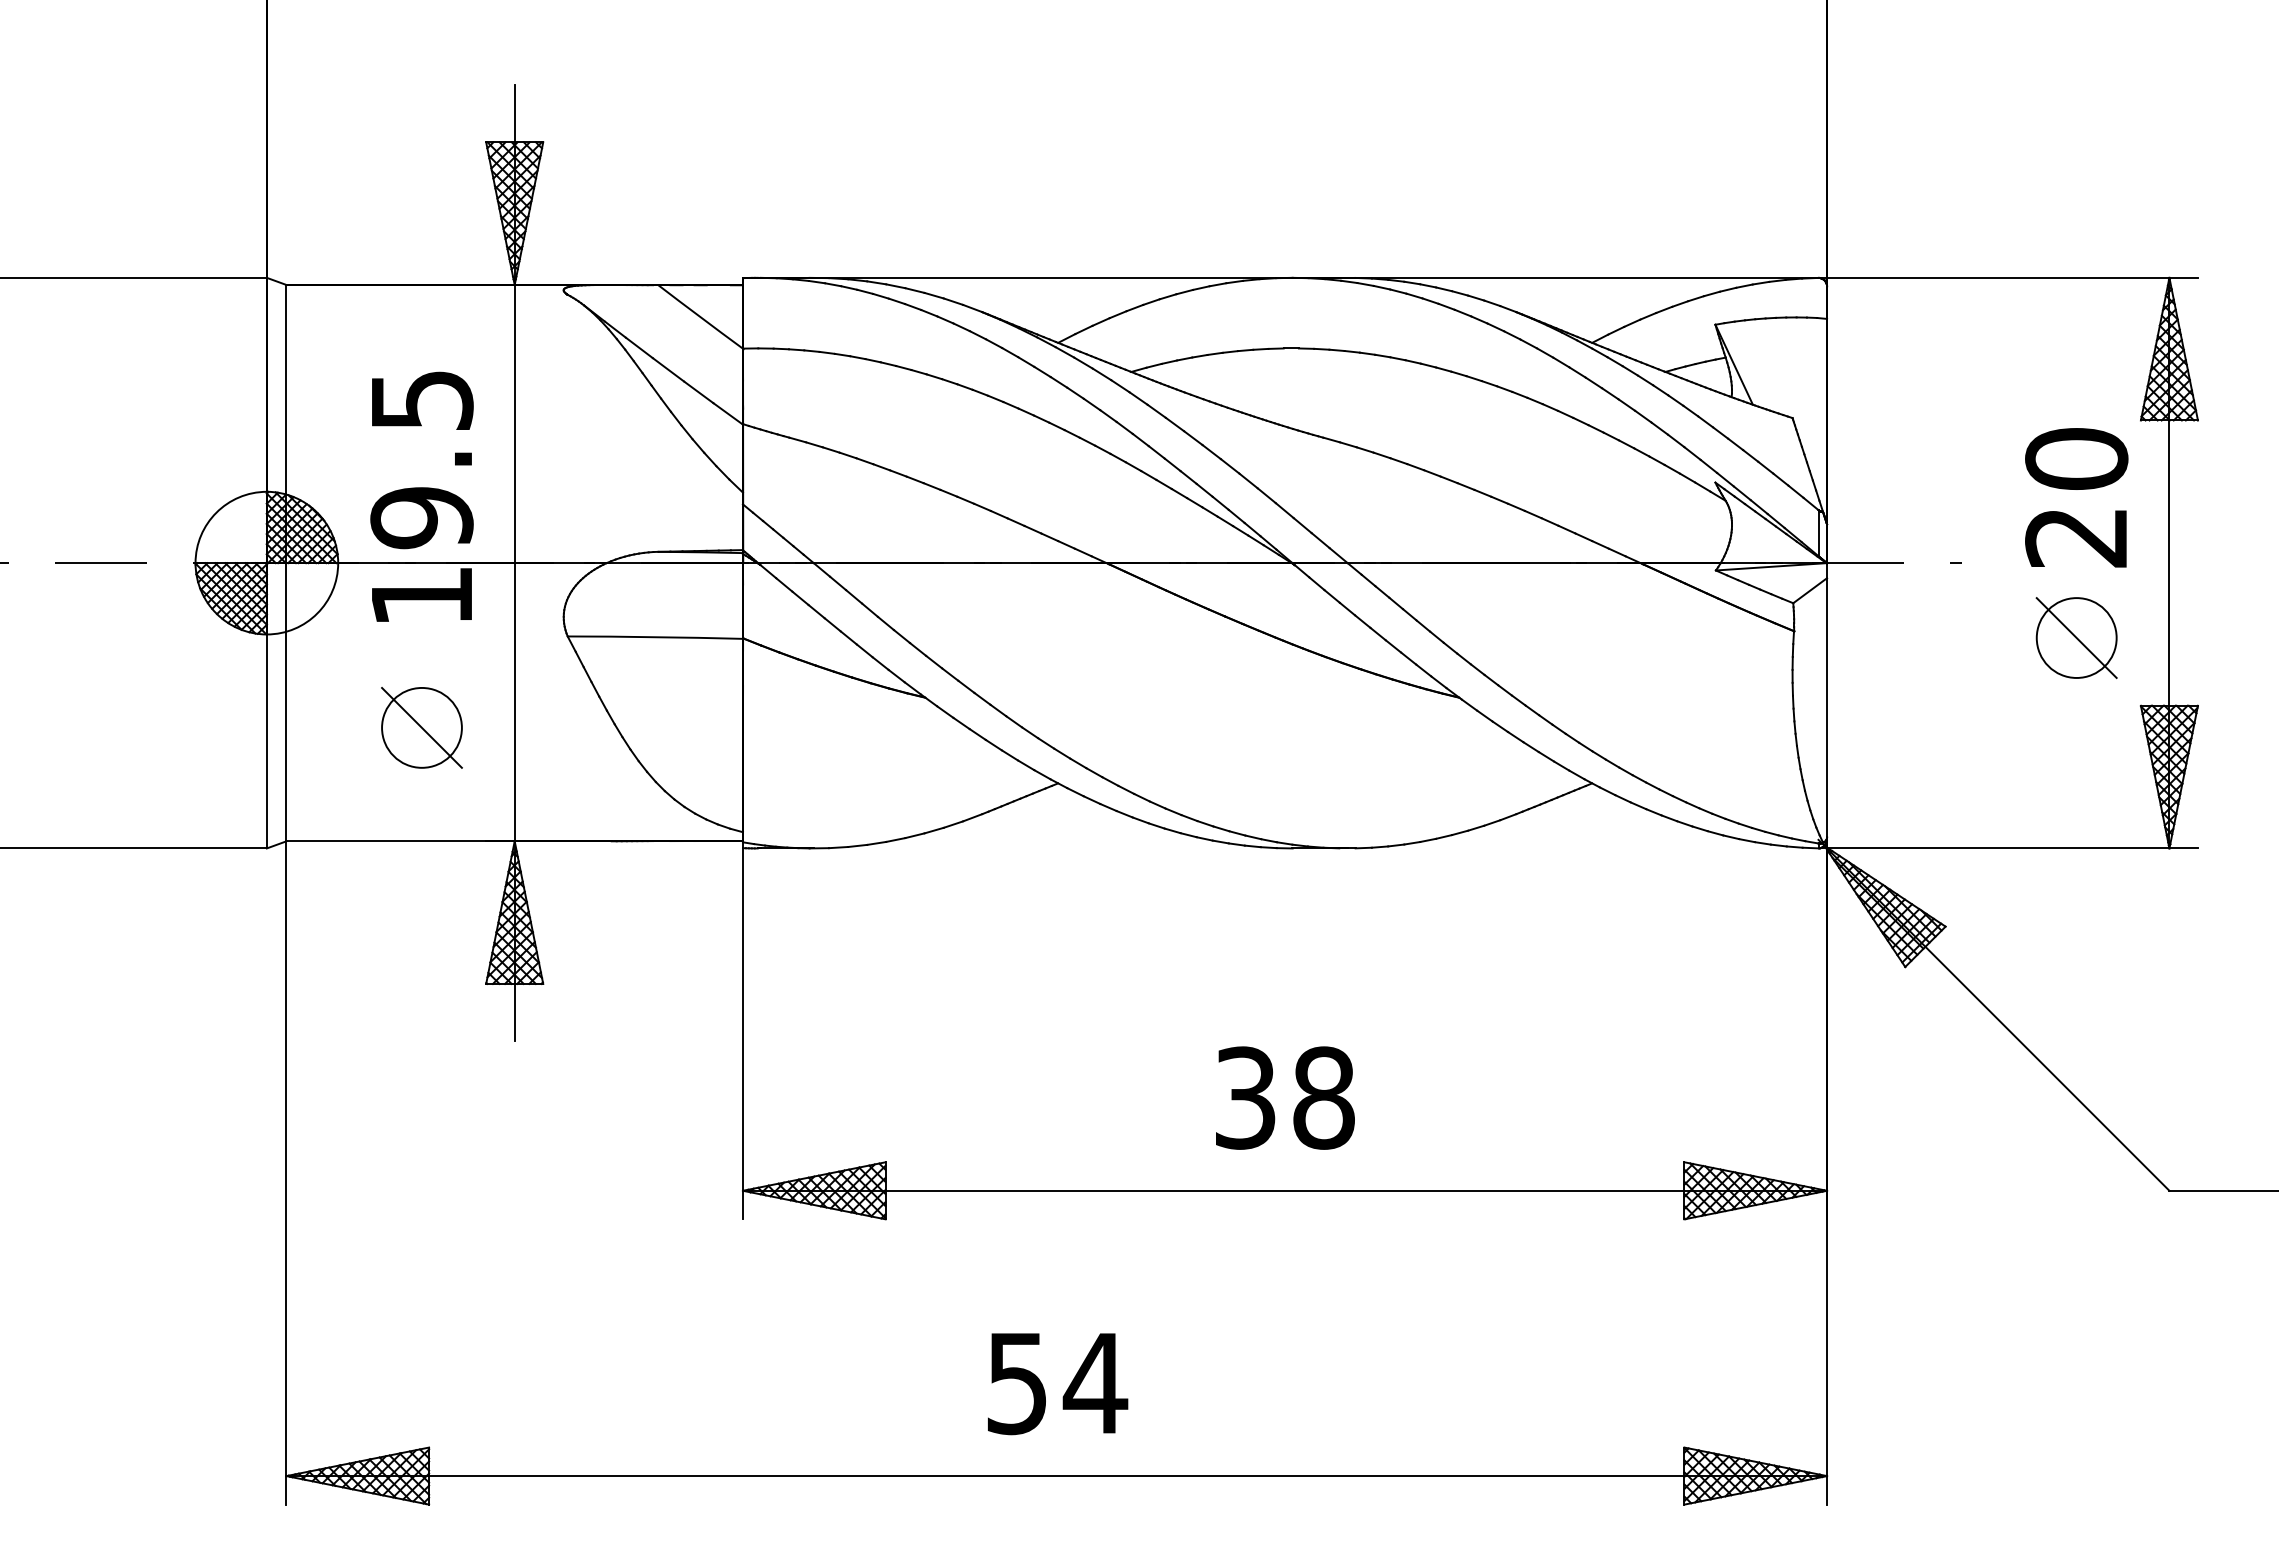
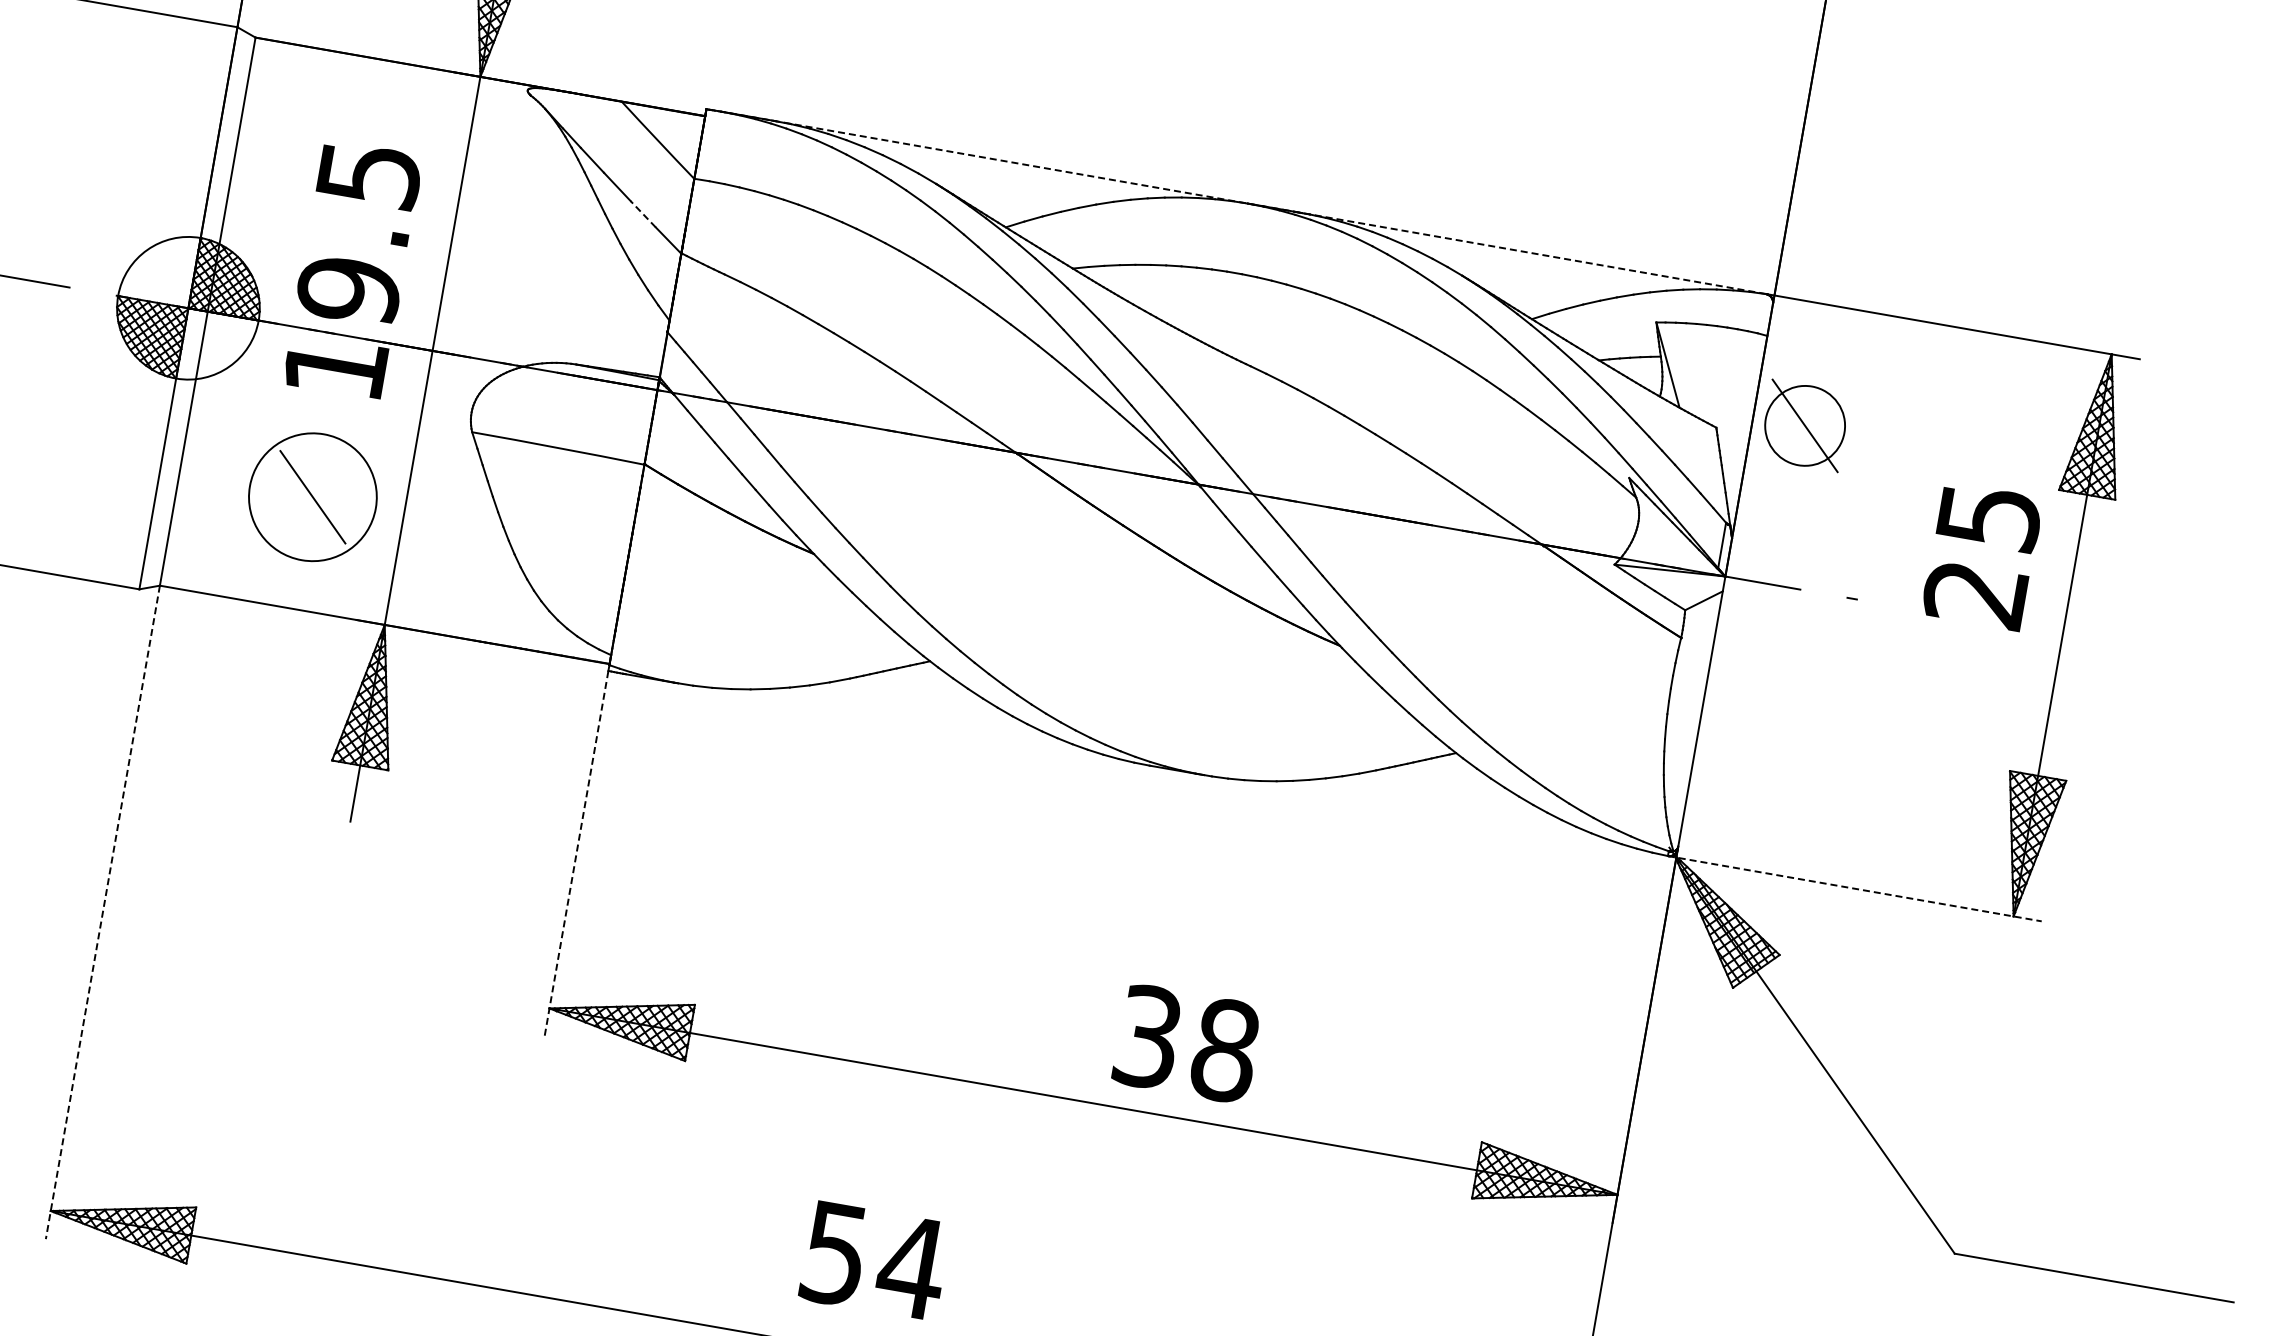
line: (1280, 277) -> (1236, 201), solid -> dashed
line: (698, 392) -> (642, 214), solid -> dashed
text: (2076, 458) -> (1989, 516), 20 -> 25
part: (2076, 637) -> (1805, 425), moved
circle: (421, 727) -> (312, 496), size x1.6
line: (2008, 848) -> (1855, 888), solid -> dashed
line: (742, 1034) -> (575, 854), solid -> dashed
text: (1285, 1097) -> (1187, 1043), moved
line: (286, 1172) -> (103, 911), solid -> dashed
text: (1058, 1384) -> (875, 1261), moved

